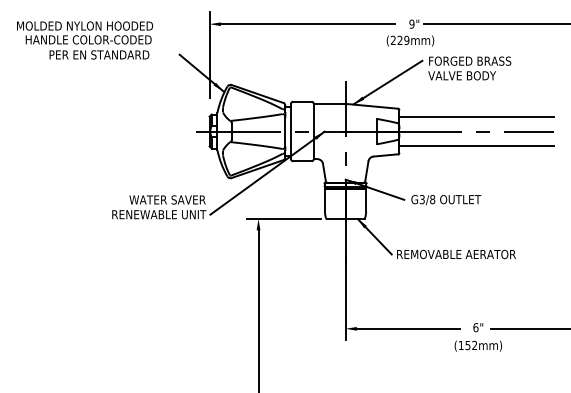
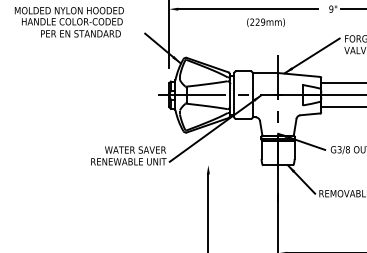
text: (410, 40) -> (266, 22), moved
line: (283, 218) -> (228, 164), removed

